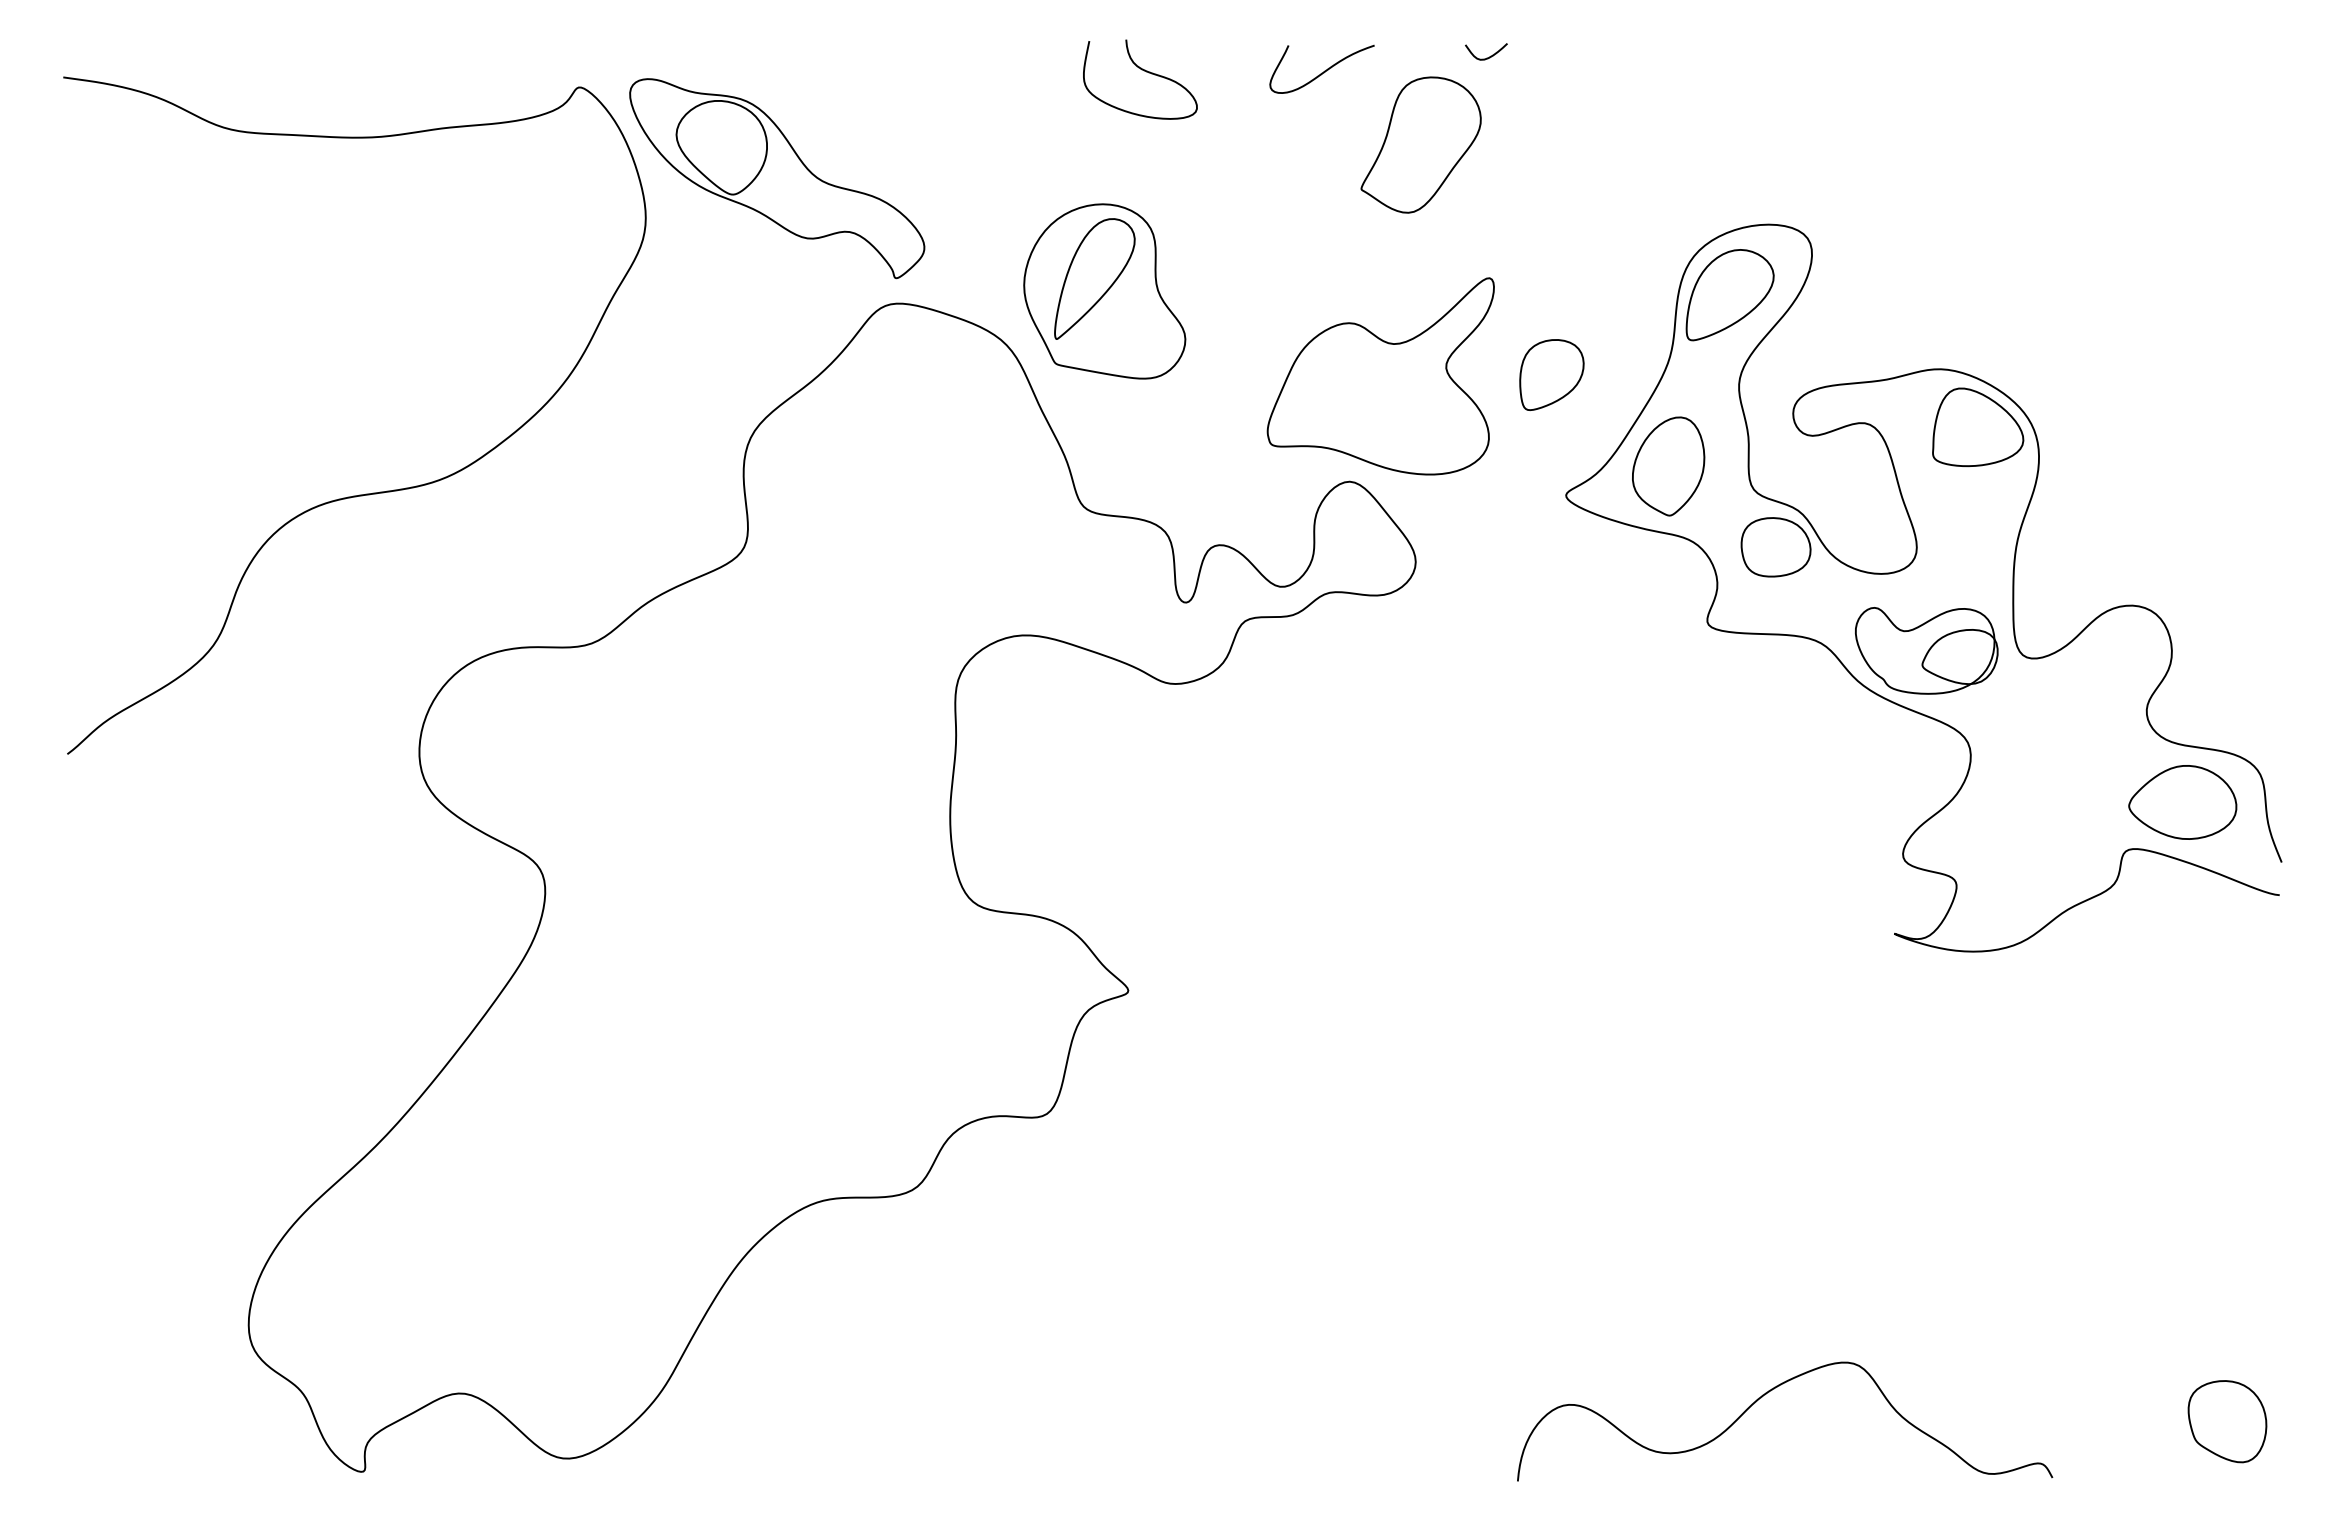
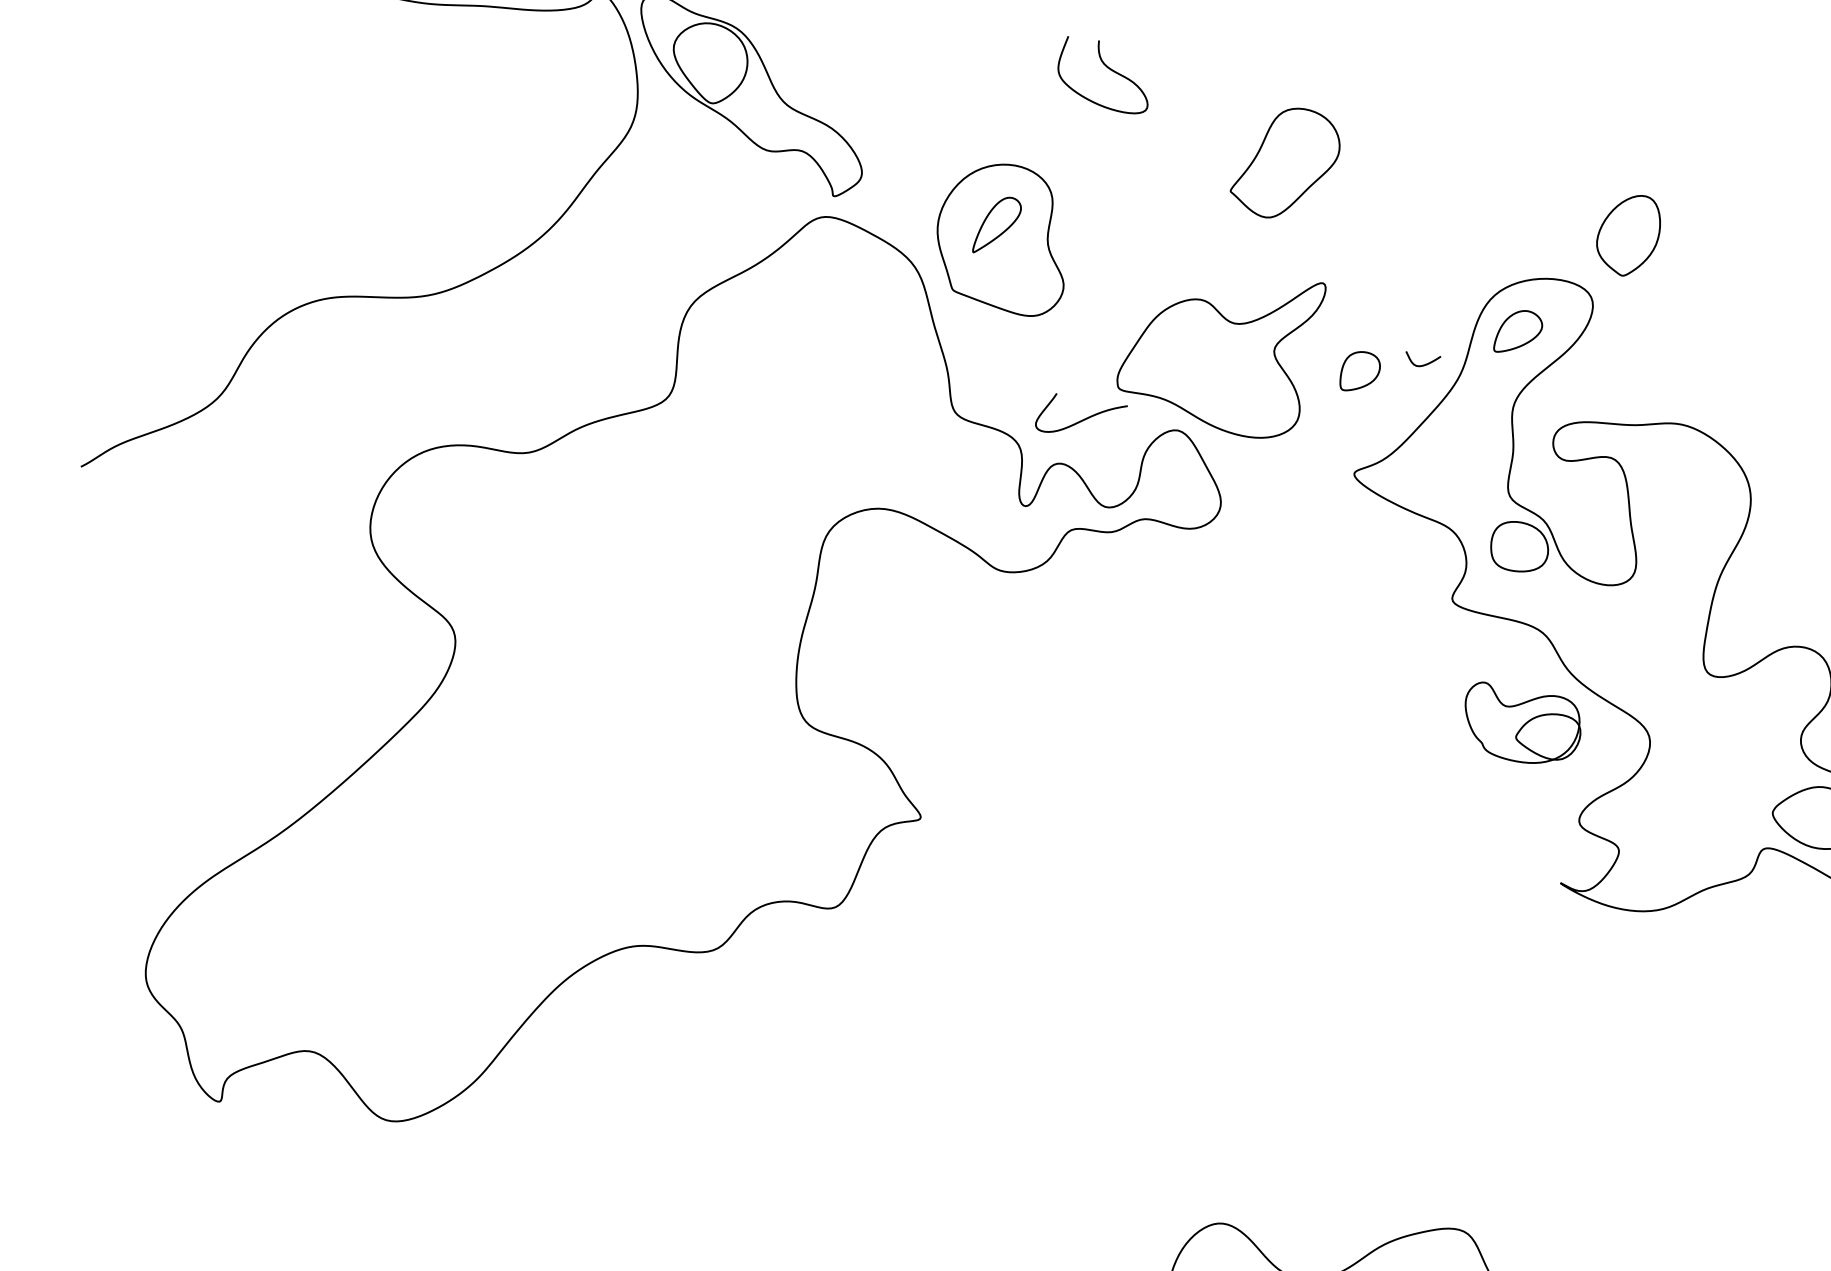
curve: (1490, 55) -> (1425, 363), moved
curve: (1324, 70) -> (1082, 419), moved
curve: (1144, 71) -> (1109, 69), moved
part: (1094, 278) -> (997, 225), size x0.6
part: (1729, 295) -> (1518, 332), size x0.6
part: (1551, 374) -> (1360, 371), size x0.7
part: (1978, 427) -> (1704, 478), removed
part: (1668, 466) -> (1628, 235), moved
part: (1926, 650) -> (1521, 725), moved

